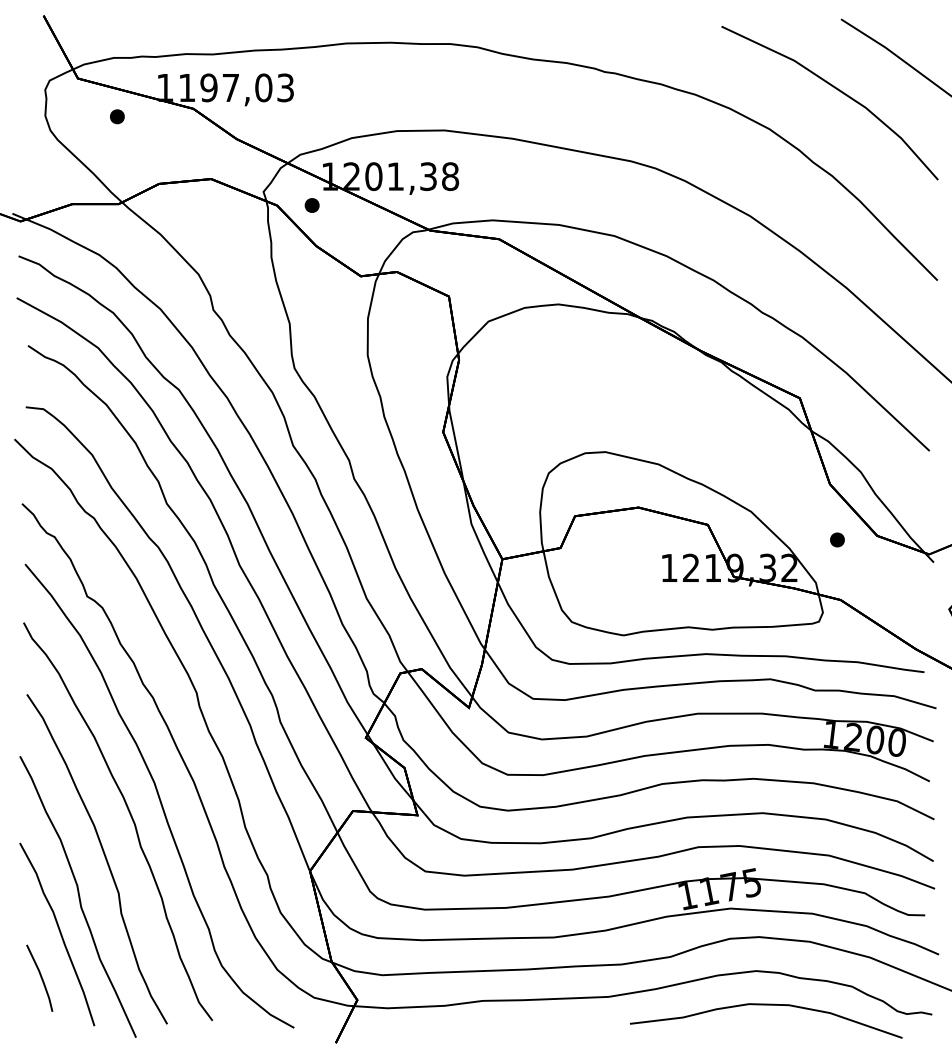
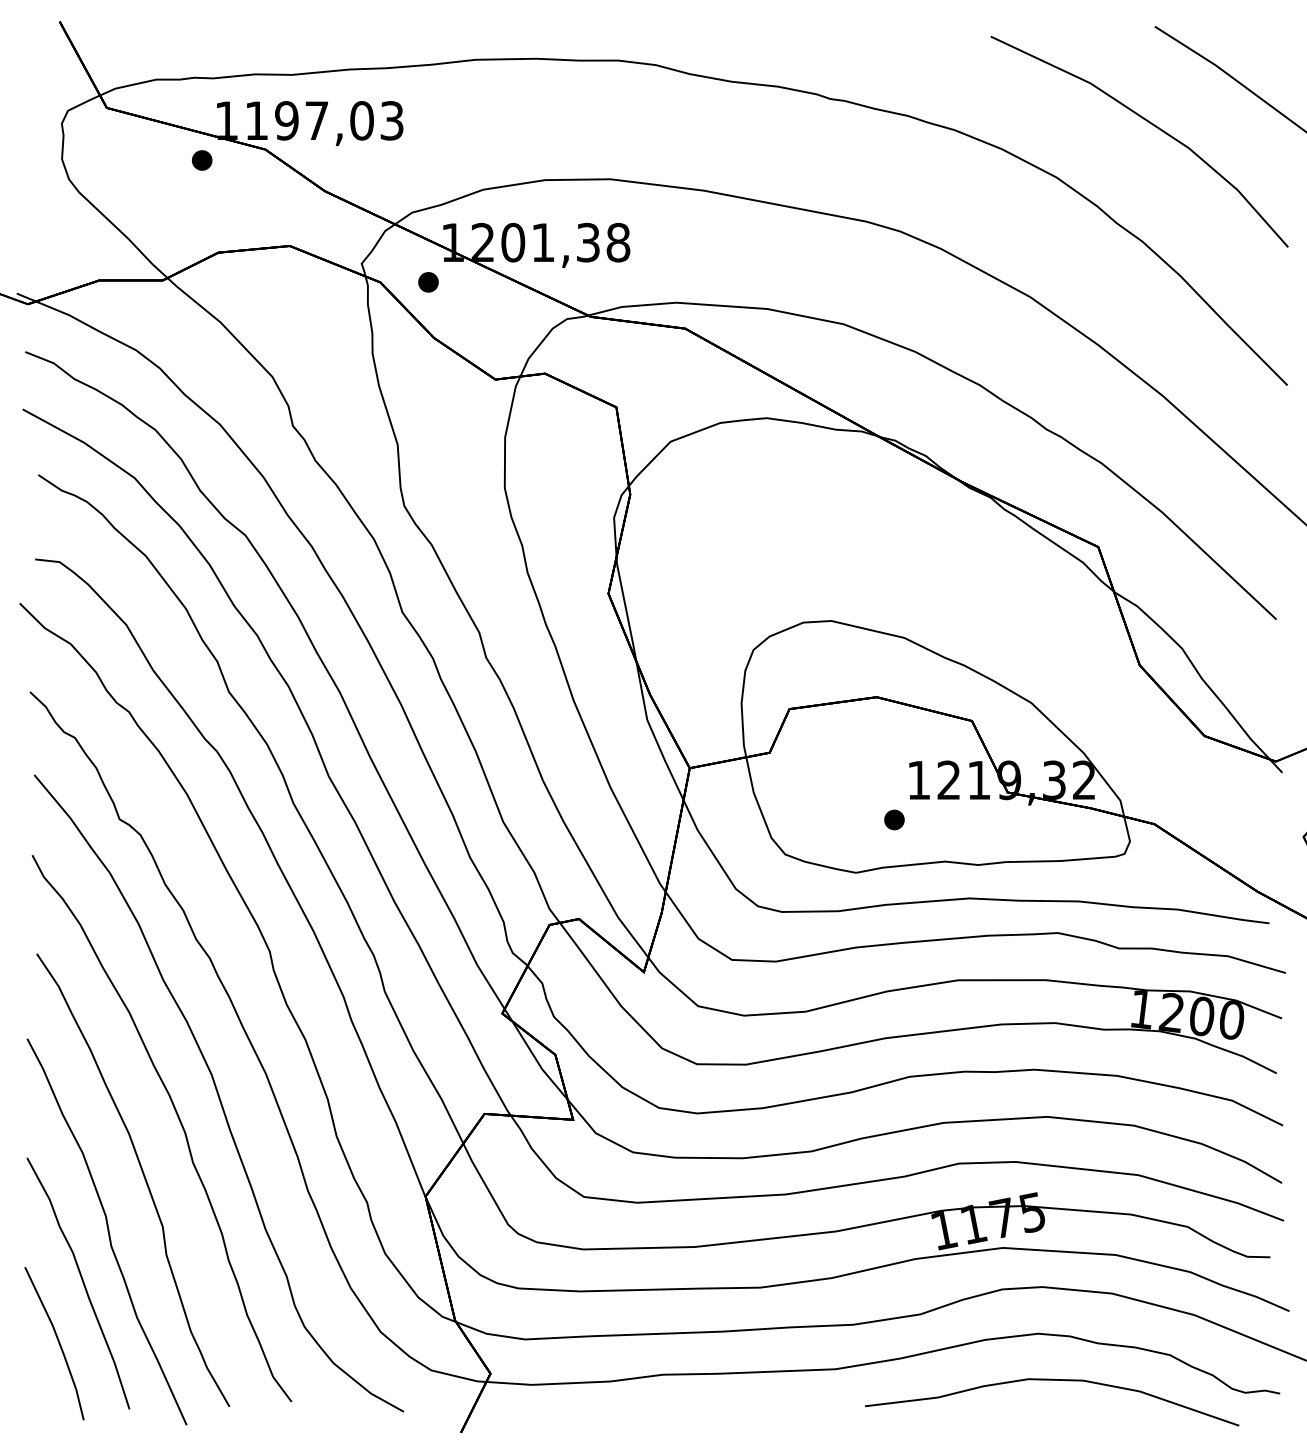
part: (117, 116) -> (202, 160), moved
part: (837, 539) -> (894, 819), moved
part: (39, 978) -> (54, 1343), size x1.67

